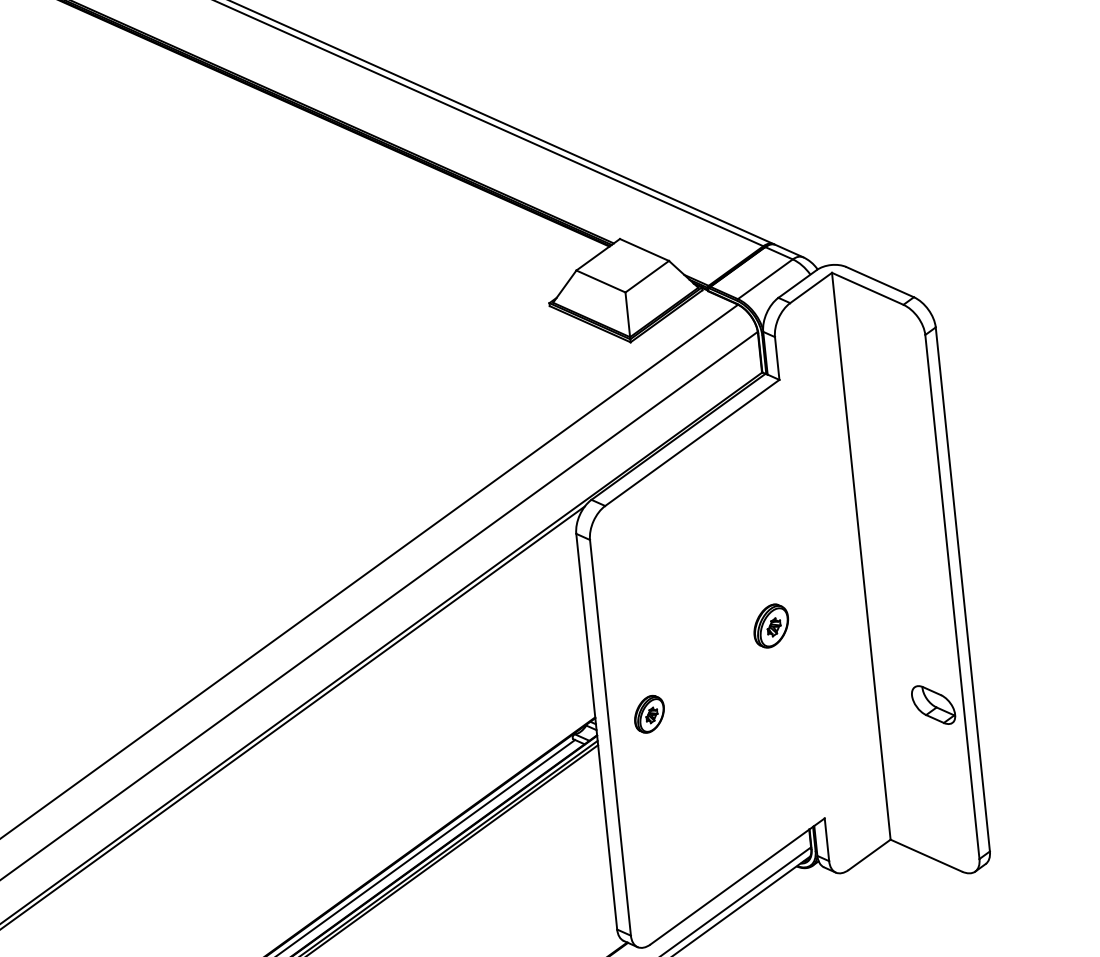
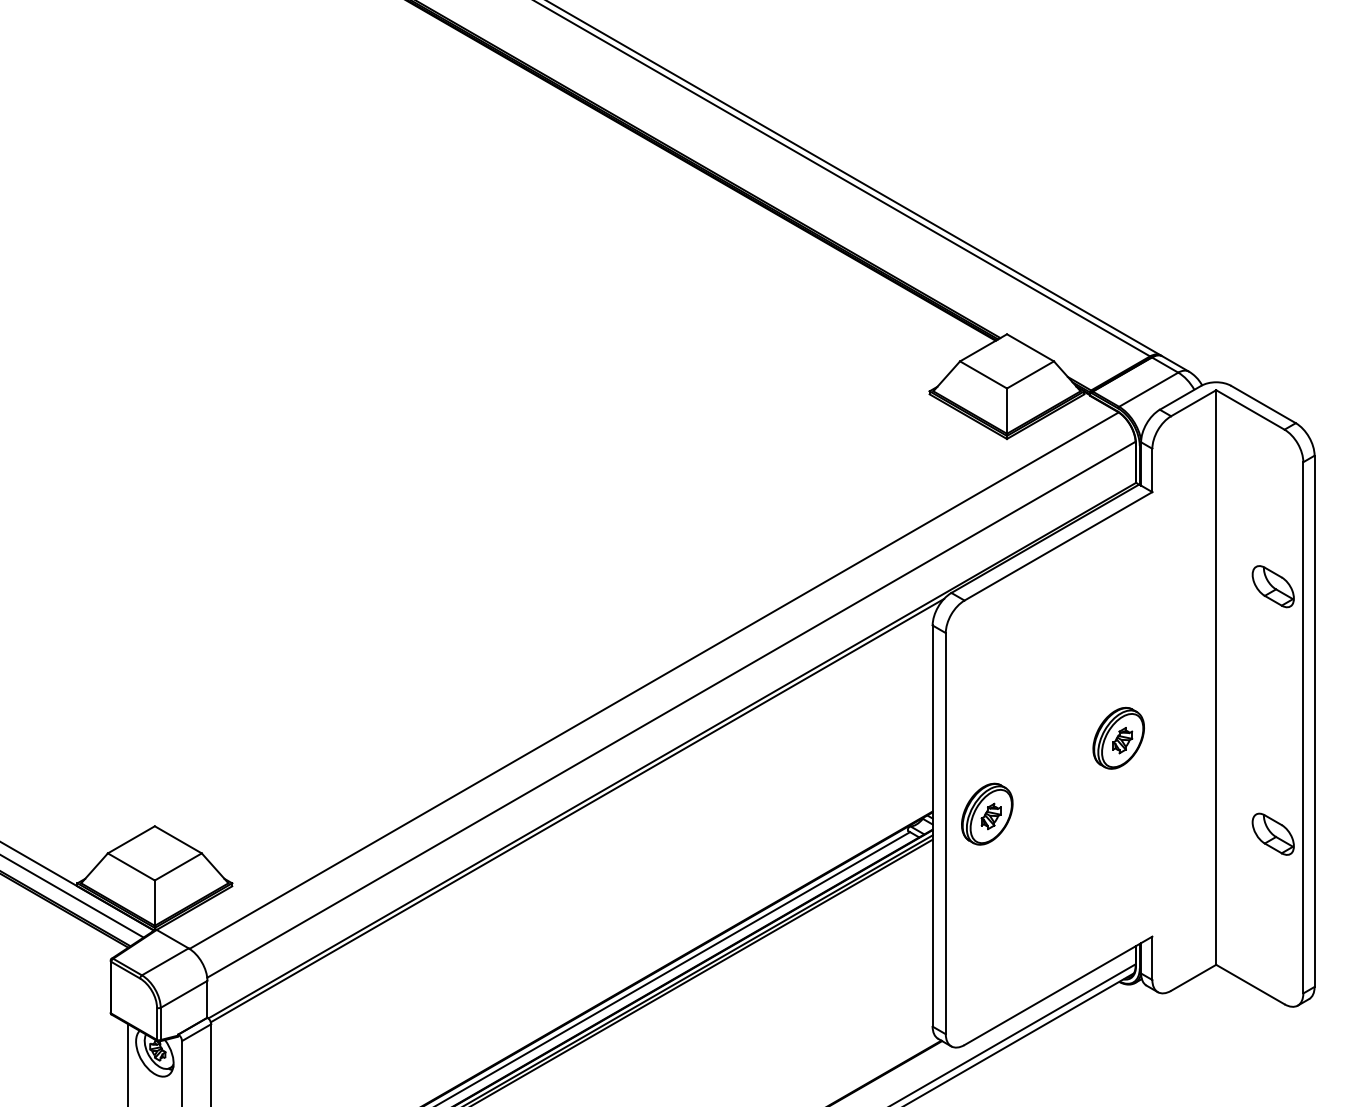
part: (907, 460) -> (1272, 586), added
part: (771, 625) -> (1118, 737), size x1.43
part: (649, 713) -> (987, 813), size x1.67

